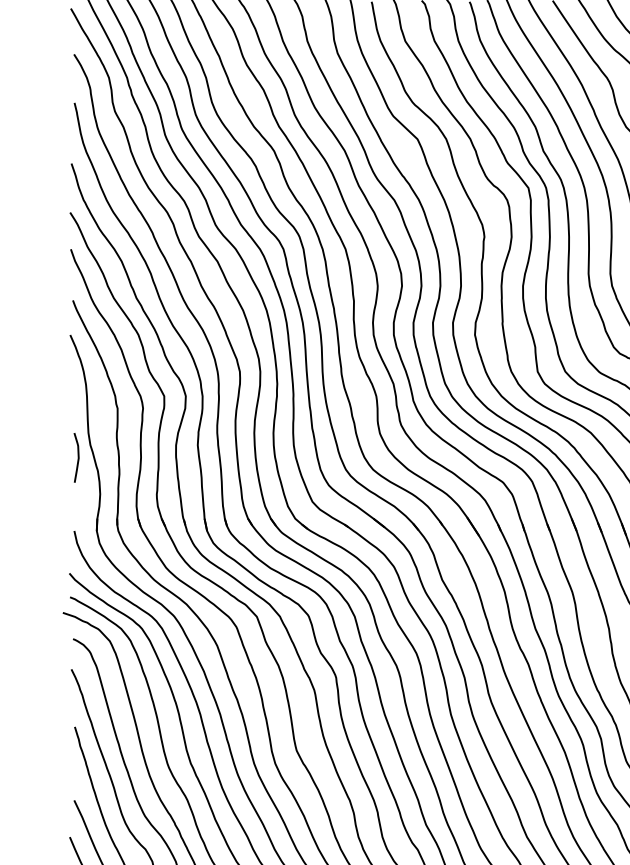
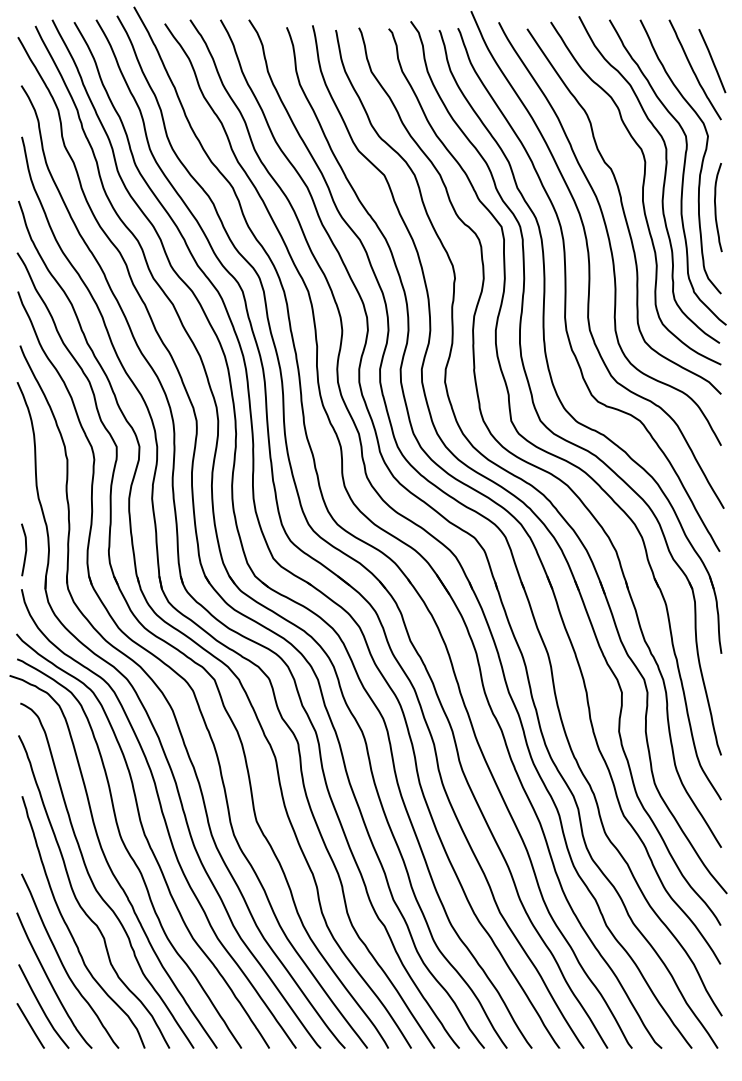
curve: (77, 457) -> (25, 549), moved

